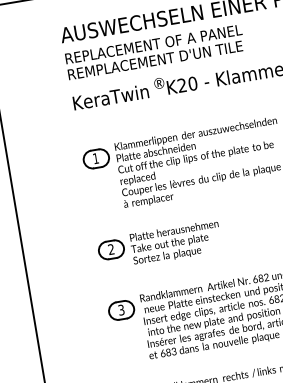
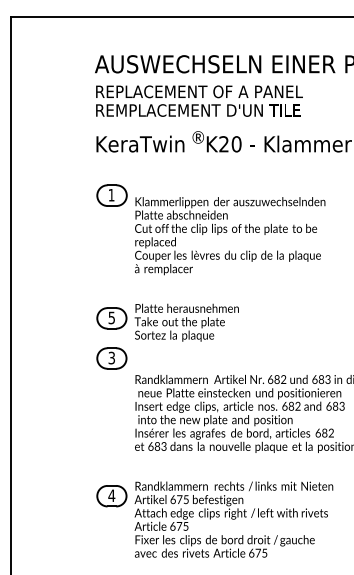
part: (95, 158) -> (111, 195), moved
text: (111, 249) -> (111, 317), 2 -> 5
part: (121, 310) -> (111, 358), moved

